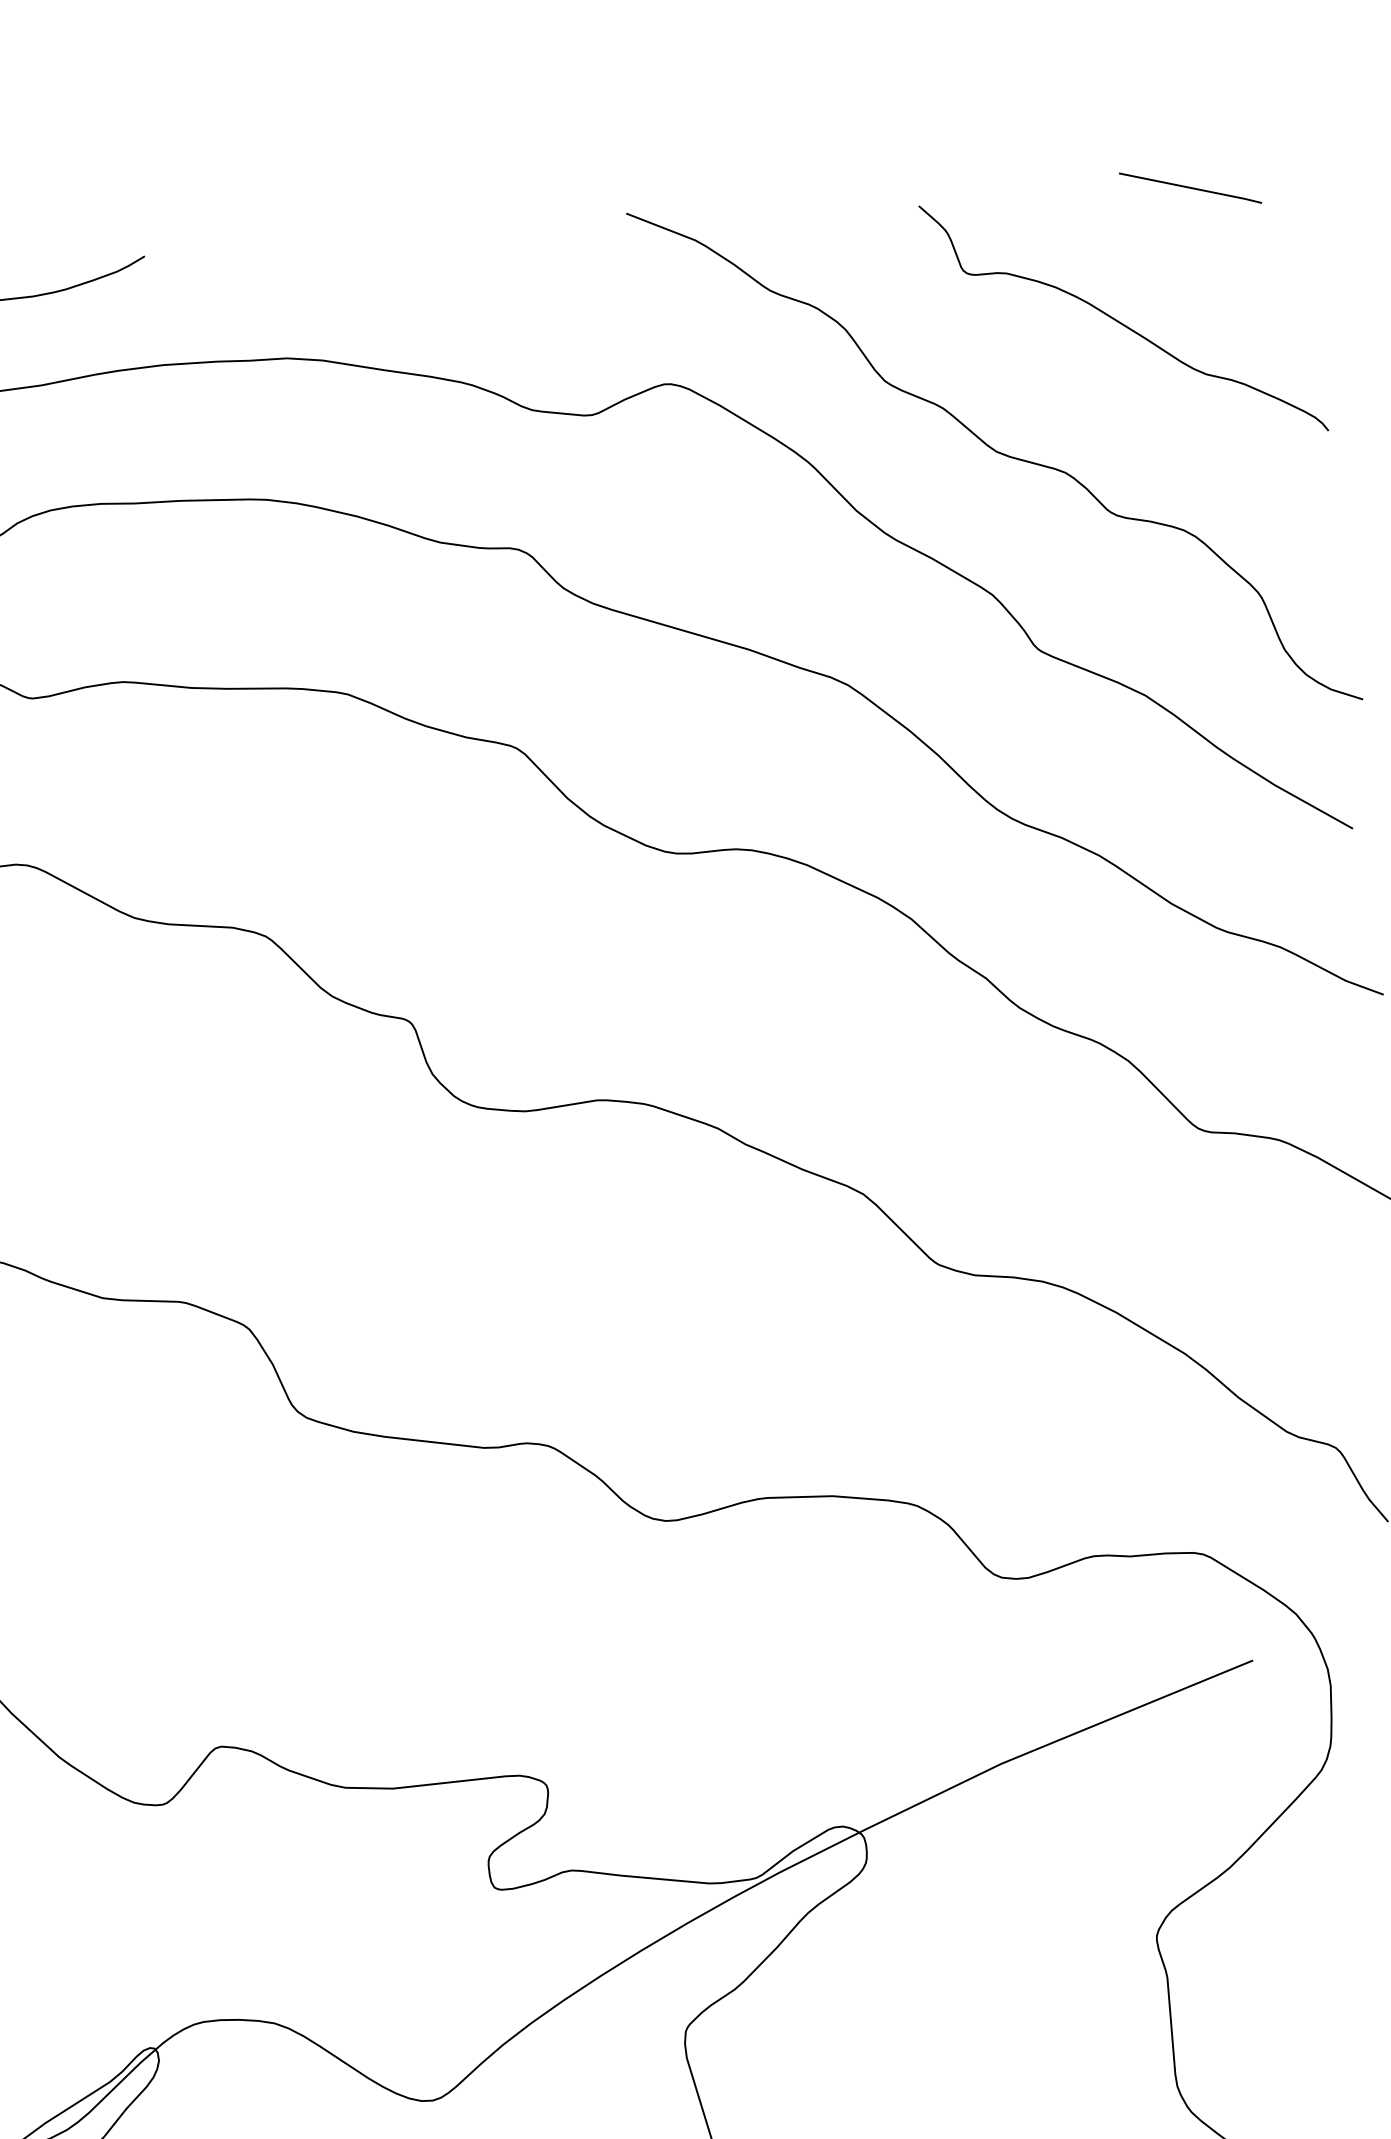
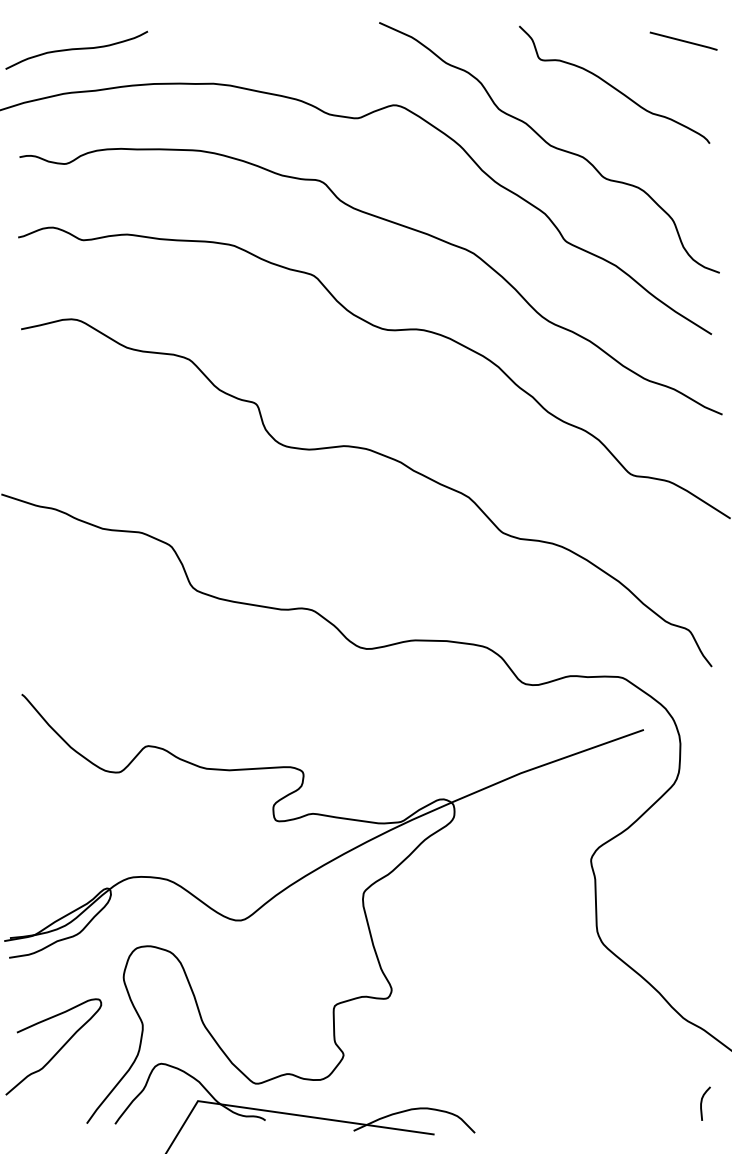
line: (1190, 186) -> (683, 40), moved

